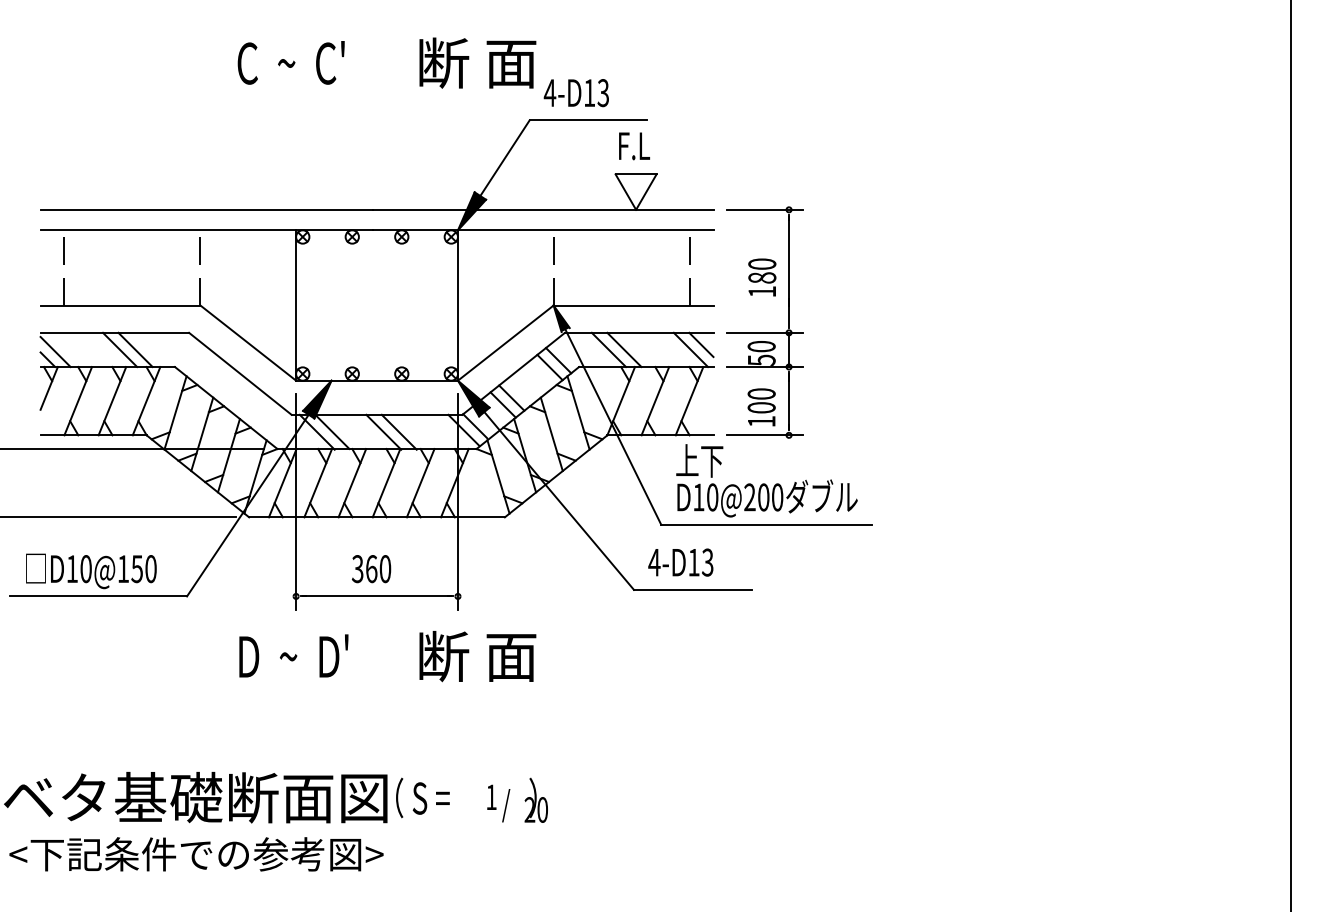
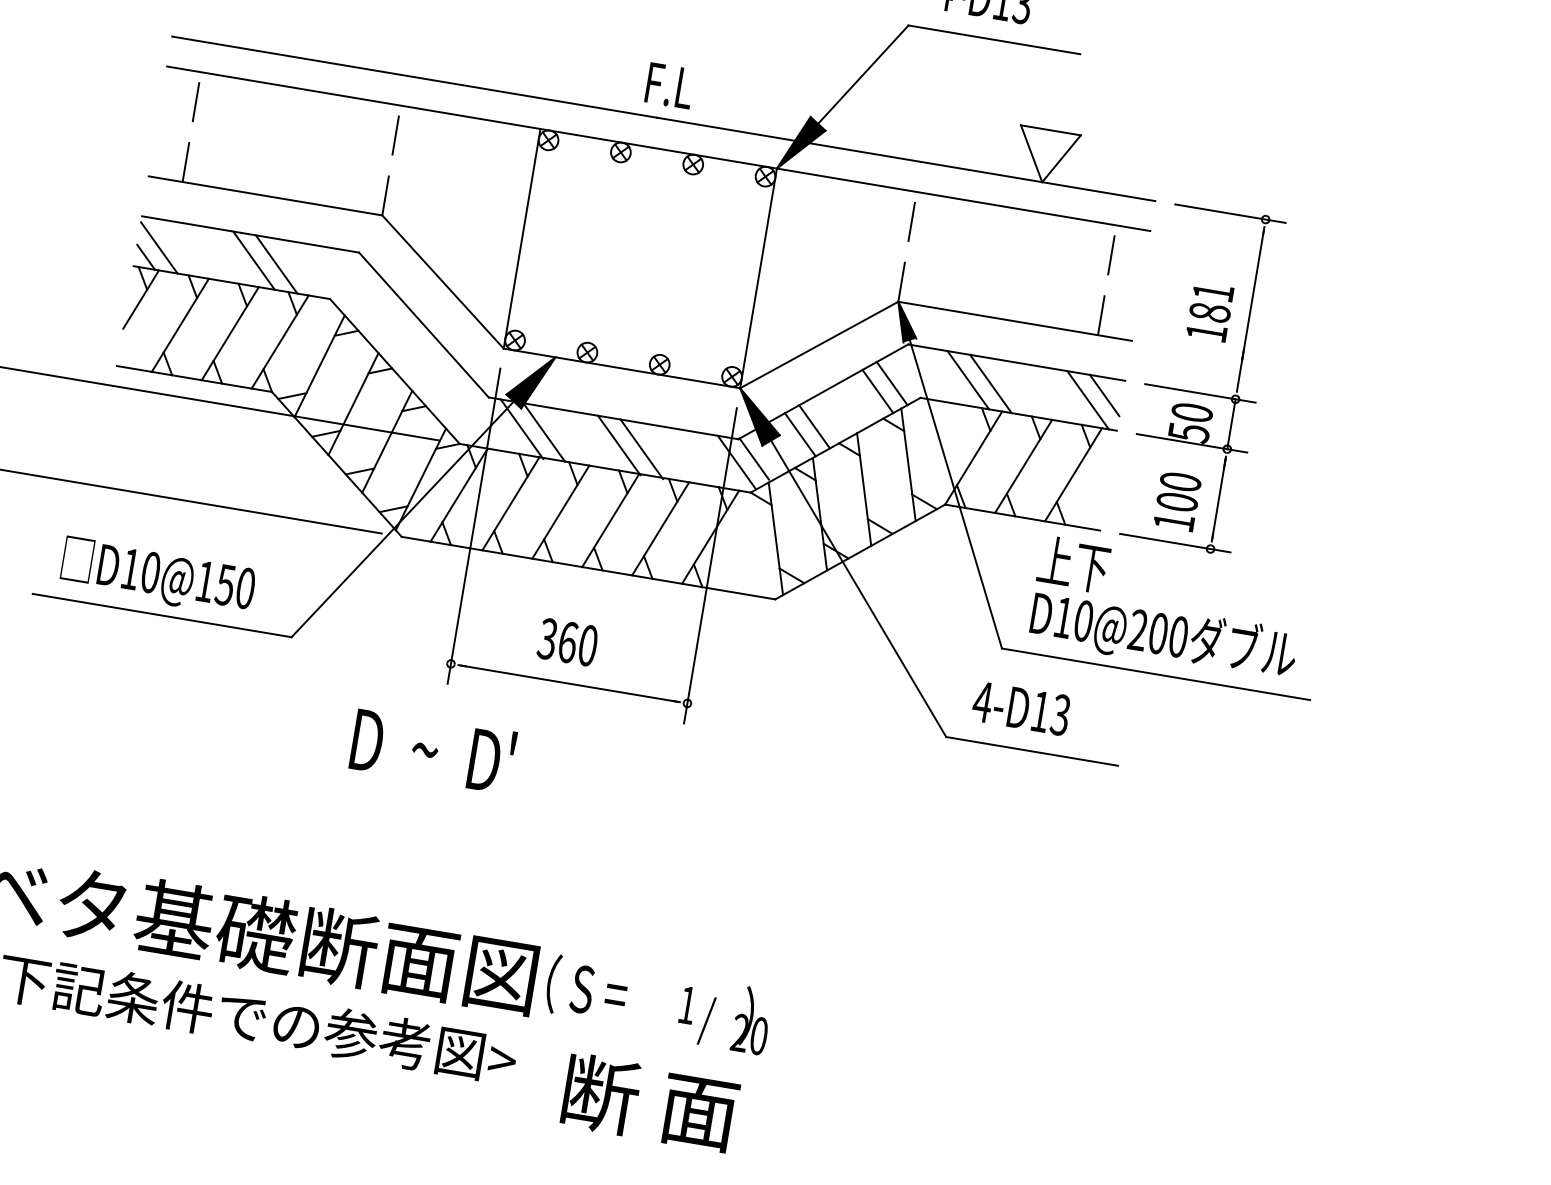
text: (634, 146) -> (669, 86), moved
text: (762, 263) -> (1213, 291), 180 -> 181
text: (477, 656) -> (649, 1102), moved

